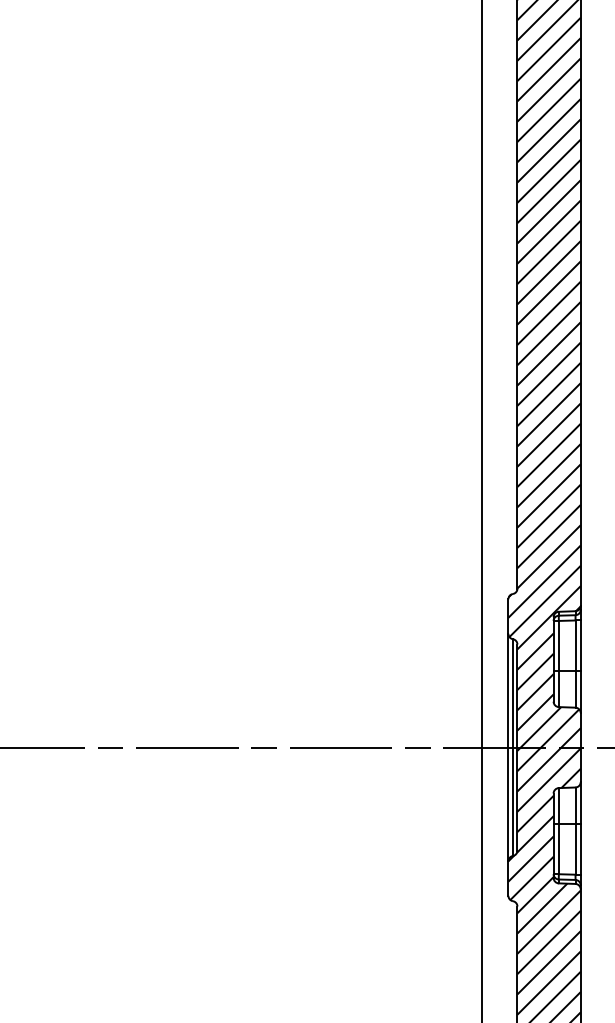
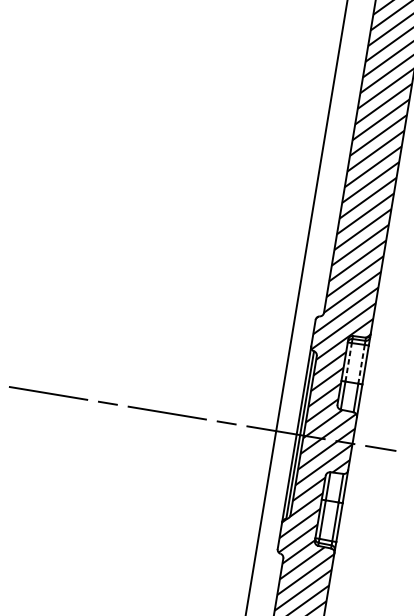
line: (558, 645) -> (348, 362), solid -> dashed
line: (575, 646) -> (361, 364), solid -> dashed

